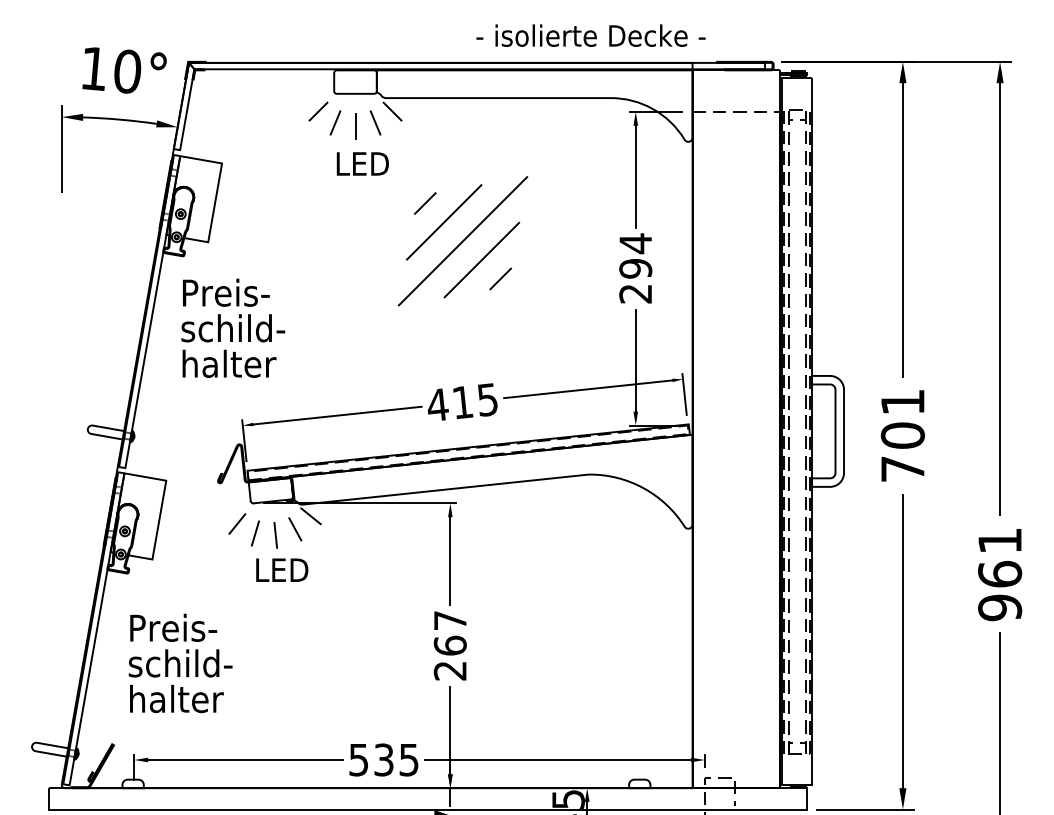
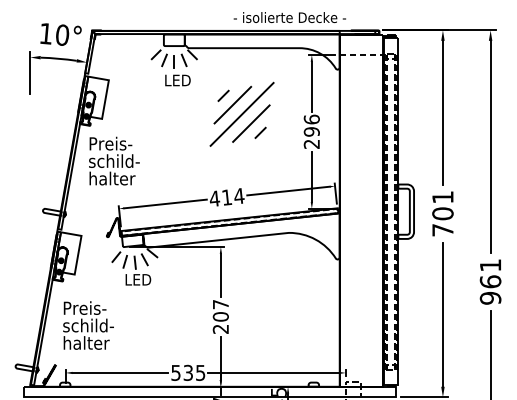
part: (461, 239) -> (241, 113), moved
text: (635, 243) -> (311, 119), 294 -> 296
text: (488, 400) -> (239, 196), 415 -> 414
text: (449, 644) -> (220, 316), 267 -> 207

